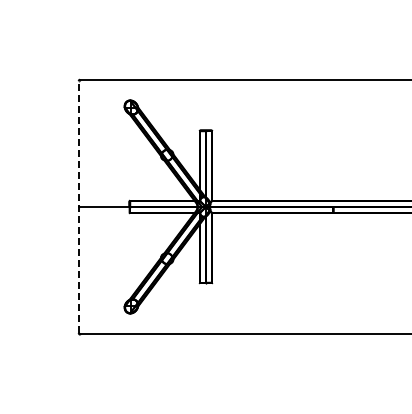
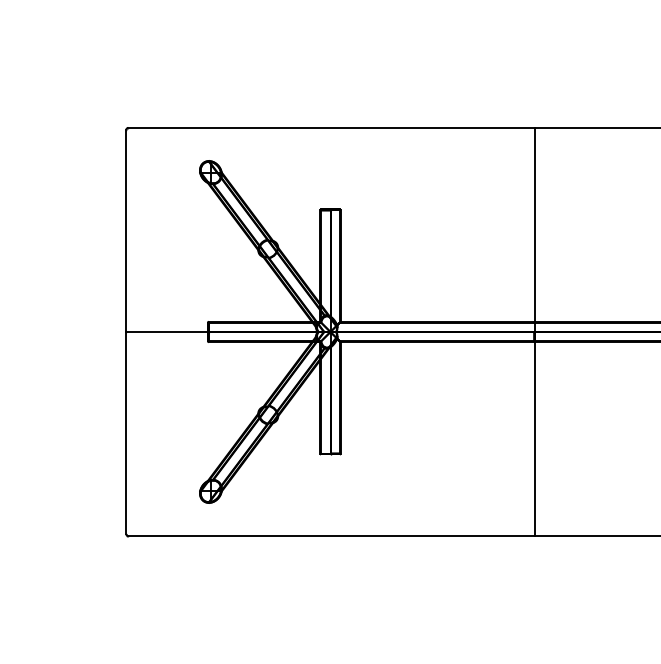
line: (78, 206) -> (125, 331), dashed -> solid
line: (333, 206) -> (535, 331), added

